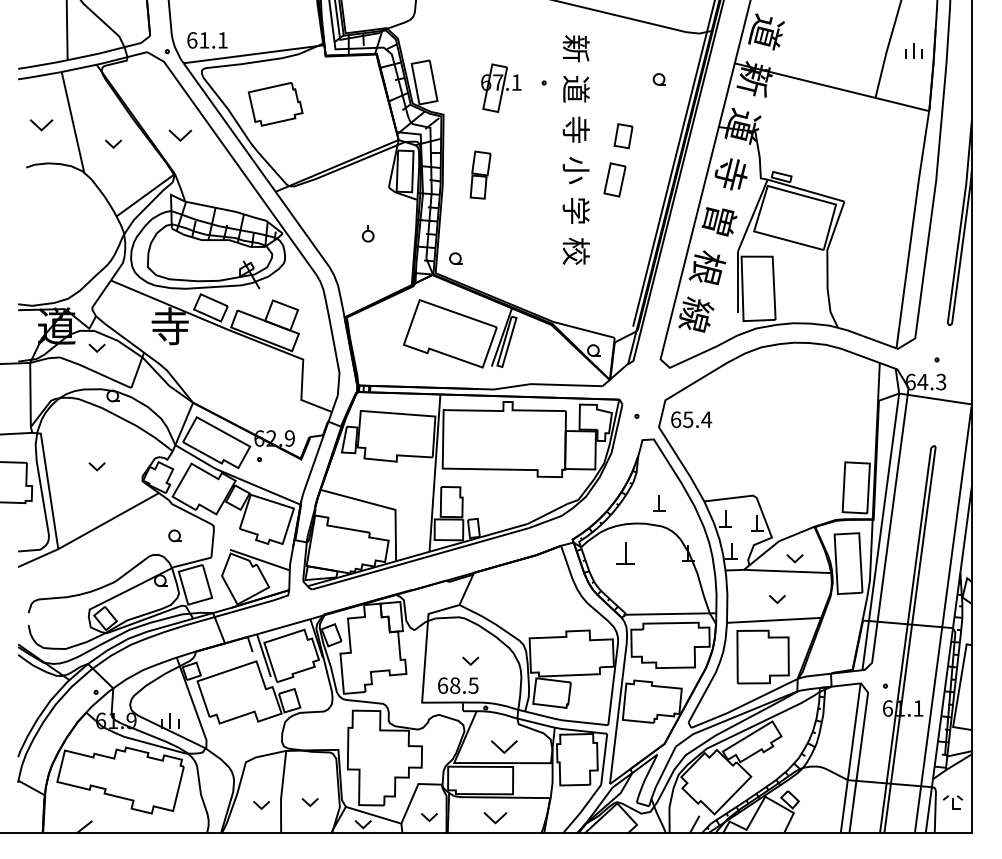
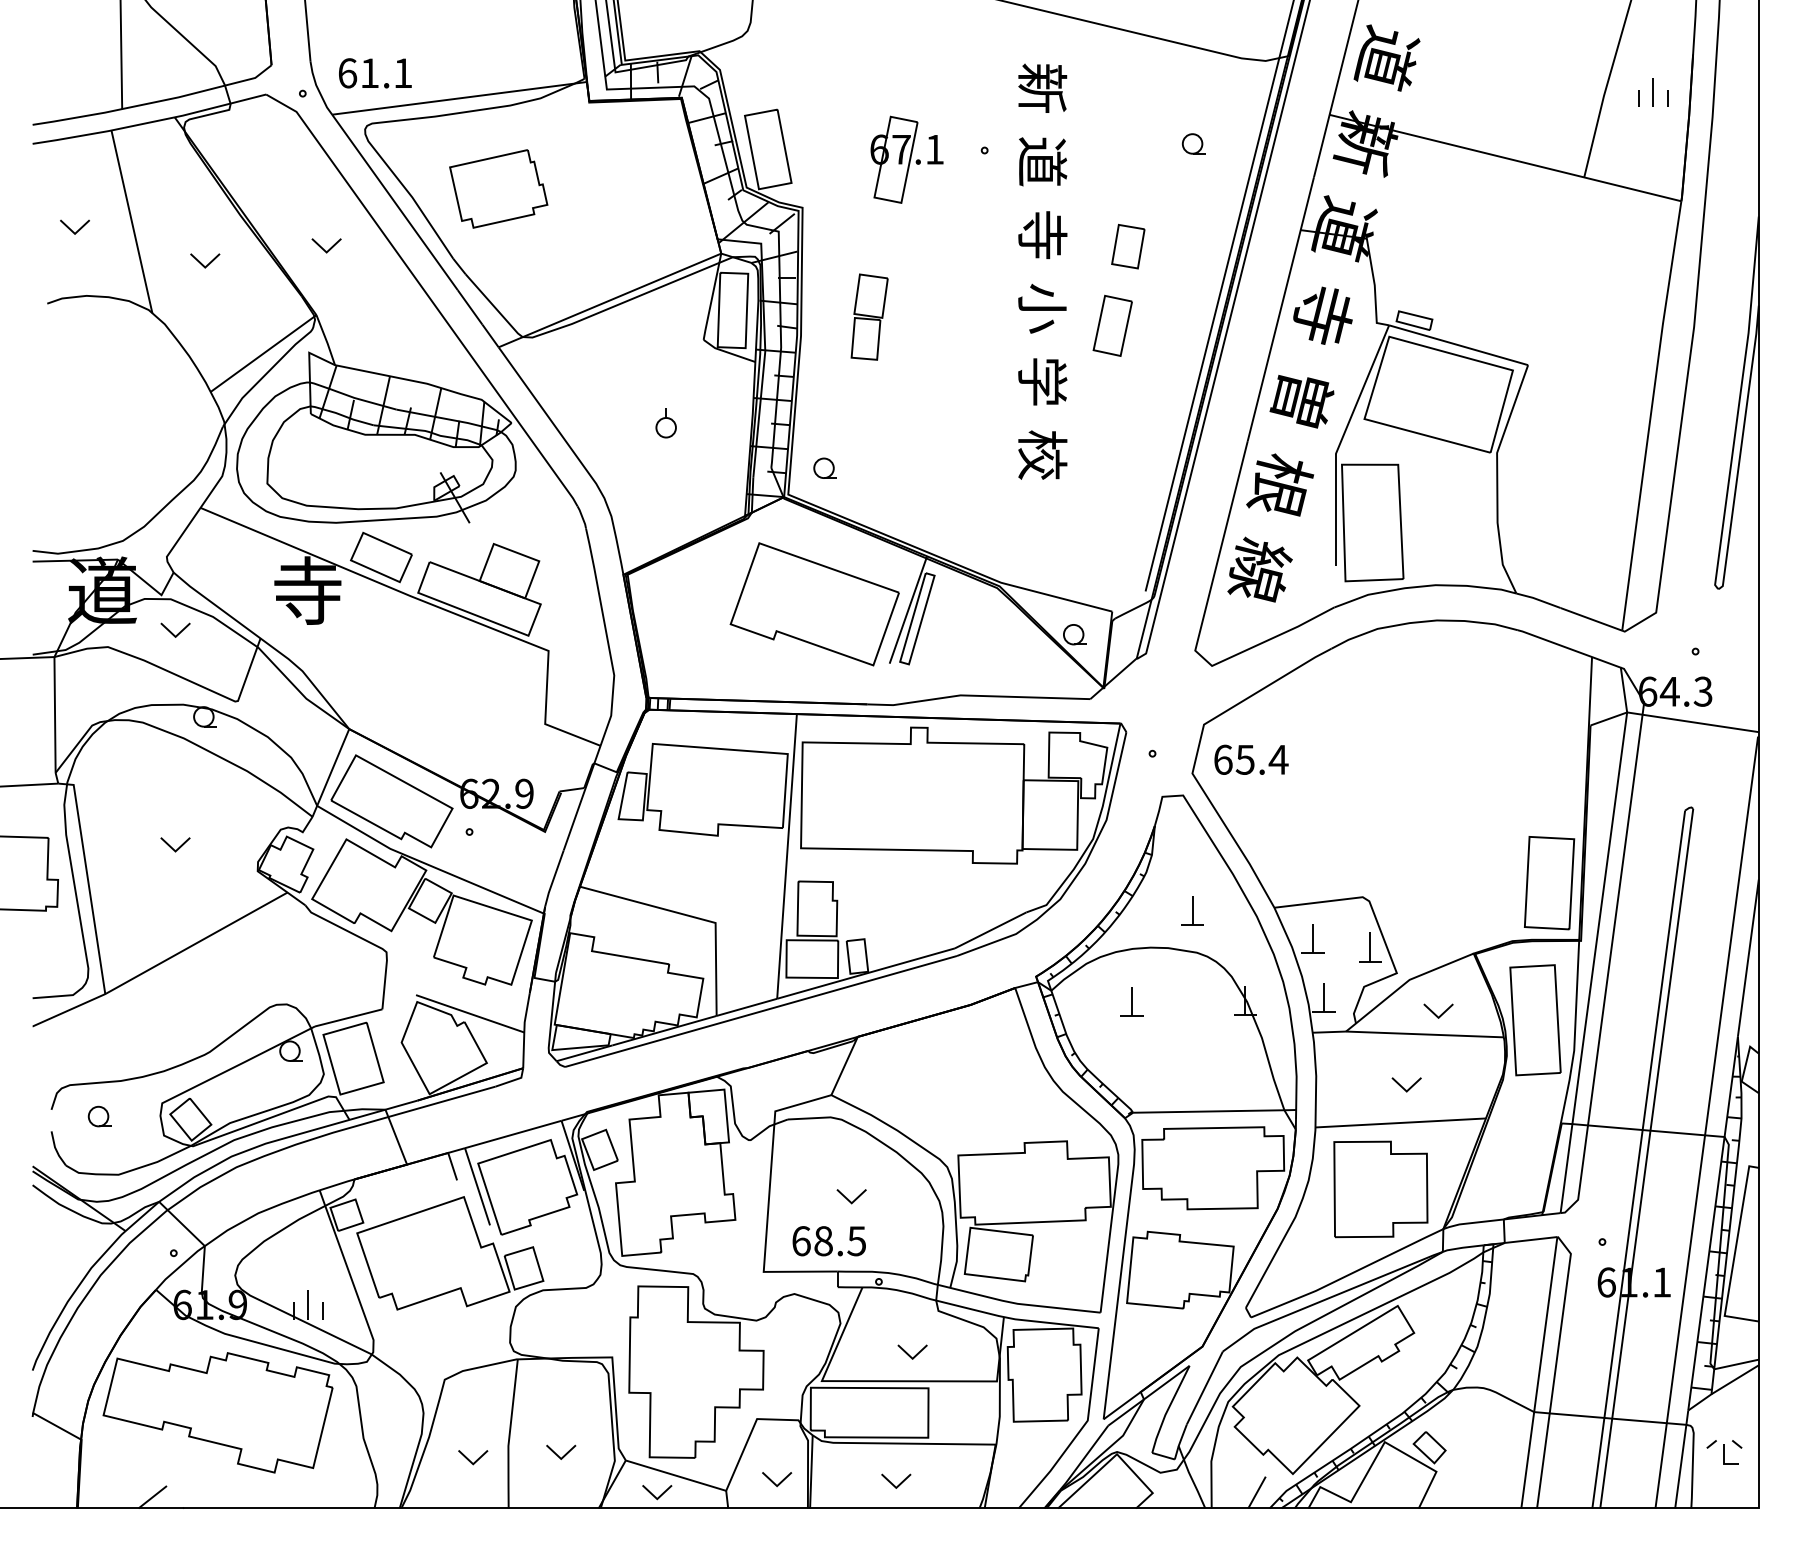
part: (41, 125) -> (74, 227), size x0.71
part: (180, 135) -> (326, 245), size x0.71
part: (174, 535) -> (98, 1115), moved
part: (625, 553) -> (1131, 1001), size x0.71
part: (504, 746) -> (912, 1351), size x0.62
part: (494, 818) -> (894, 1481), size x0.71

